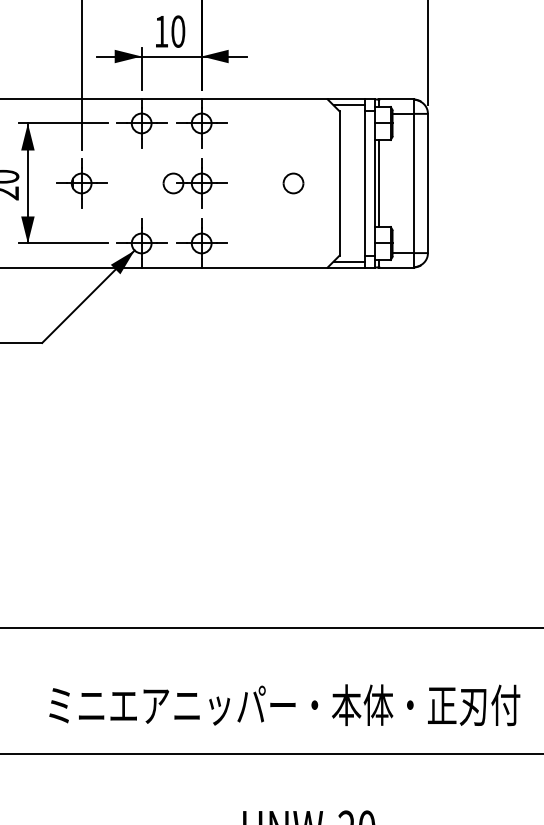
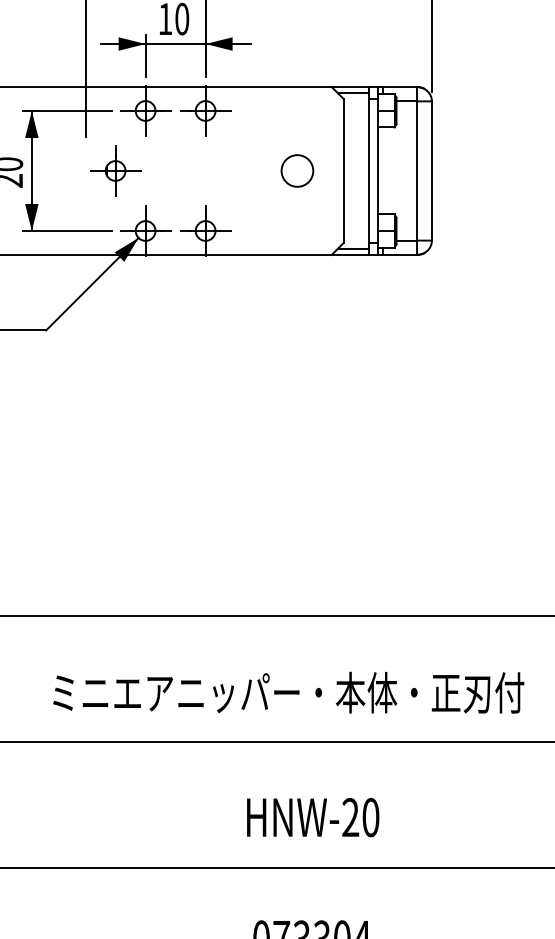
part: (81, 183) -> (115, 170), moved
part: (194, 183) -> (198, 170), removed
part: (293, 183) -> (297, 170), size x1.6
line: (379, 183) -> (383, 170), removed

